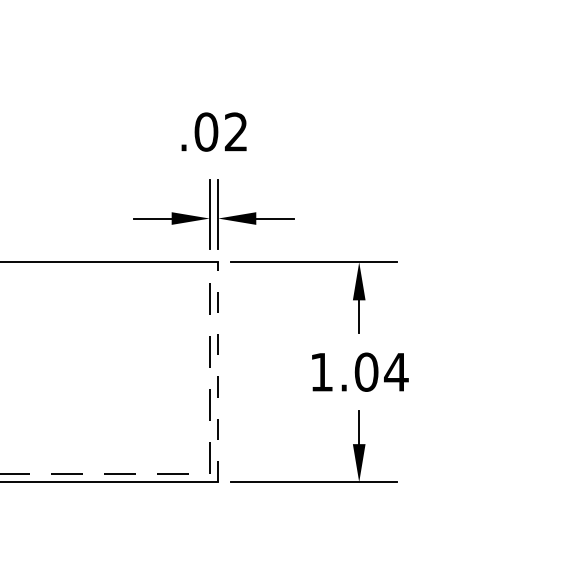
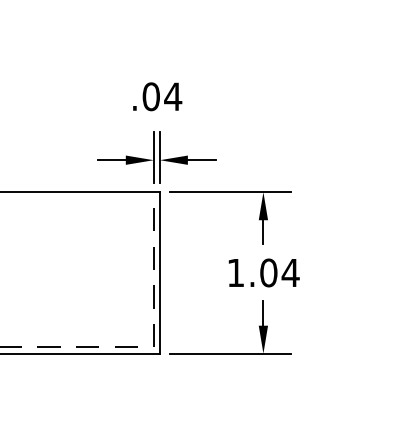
text: (236, 131) -> (173, 96), .02 -> .04
line: (217, 371) -> (159, 272), dashed -> solid

